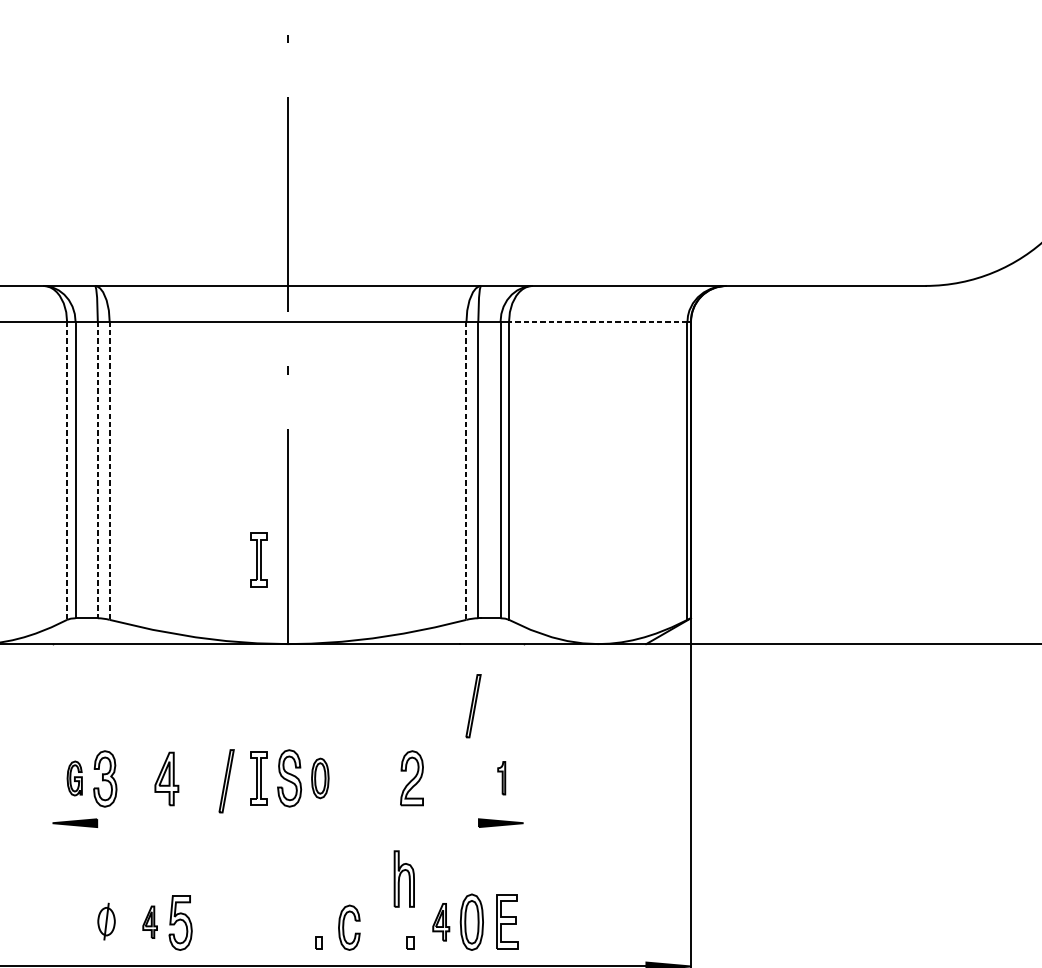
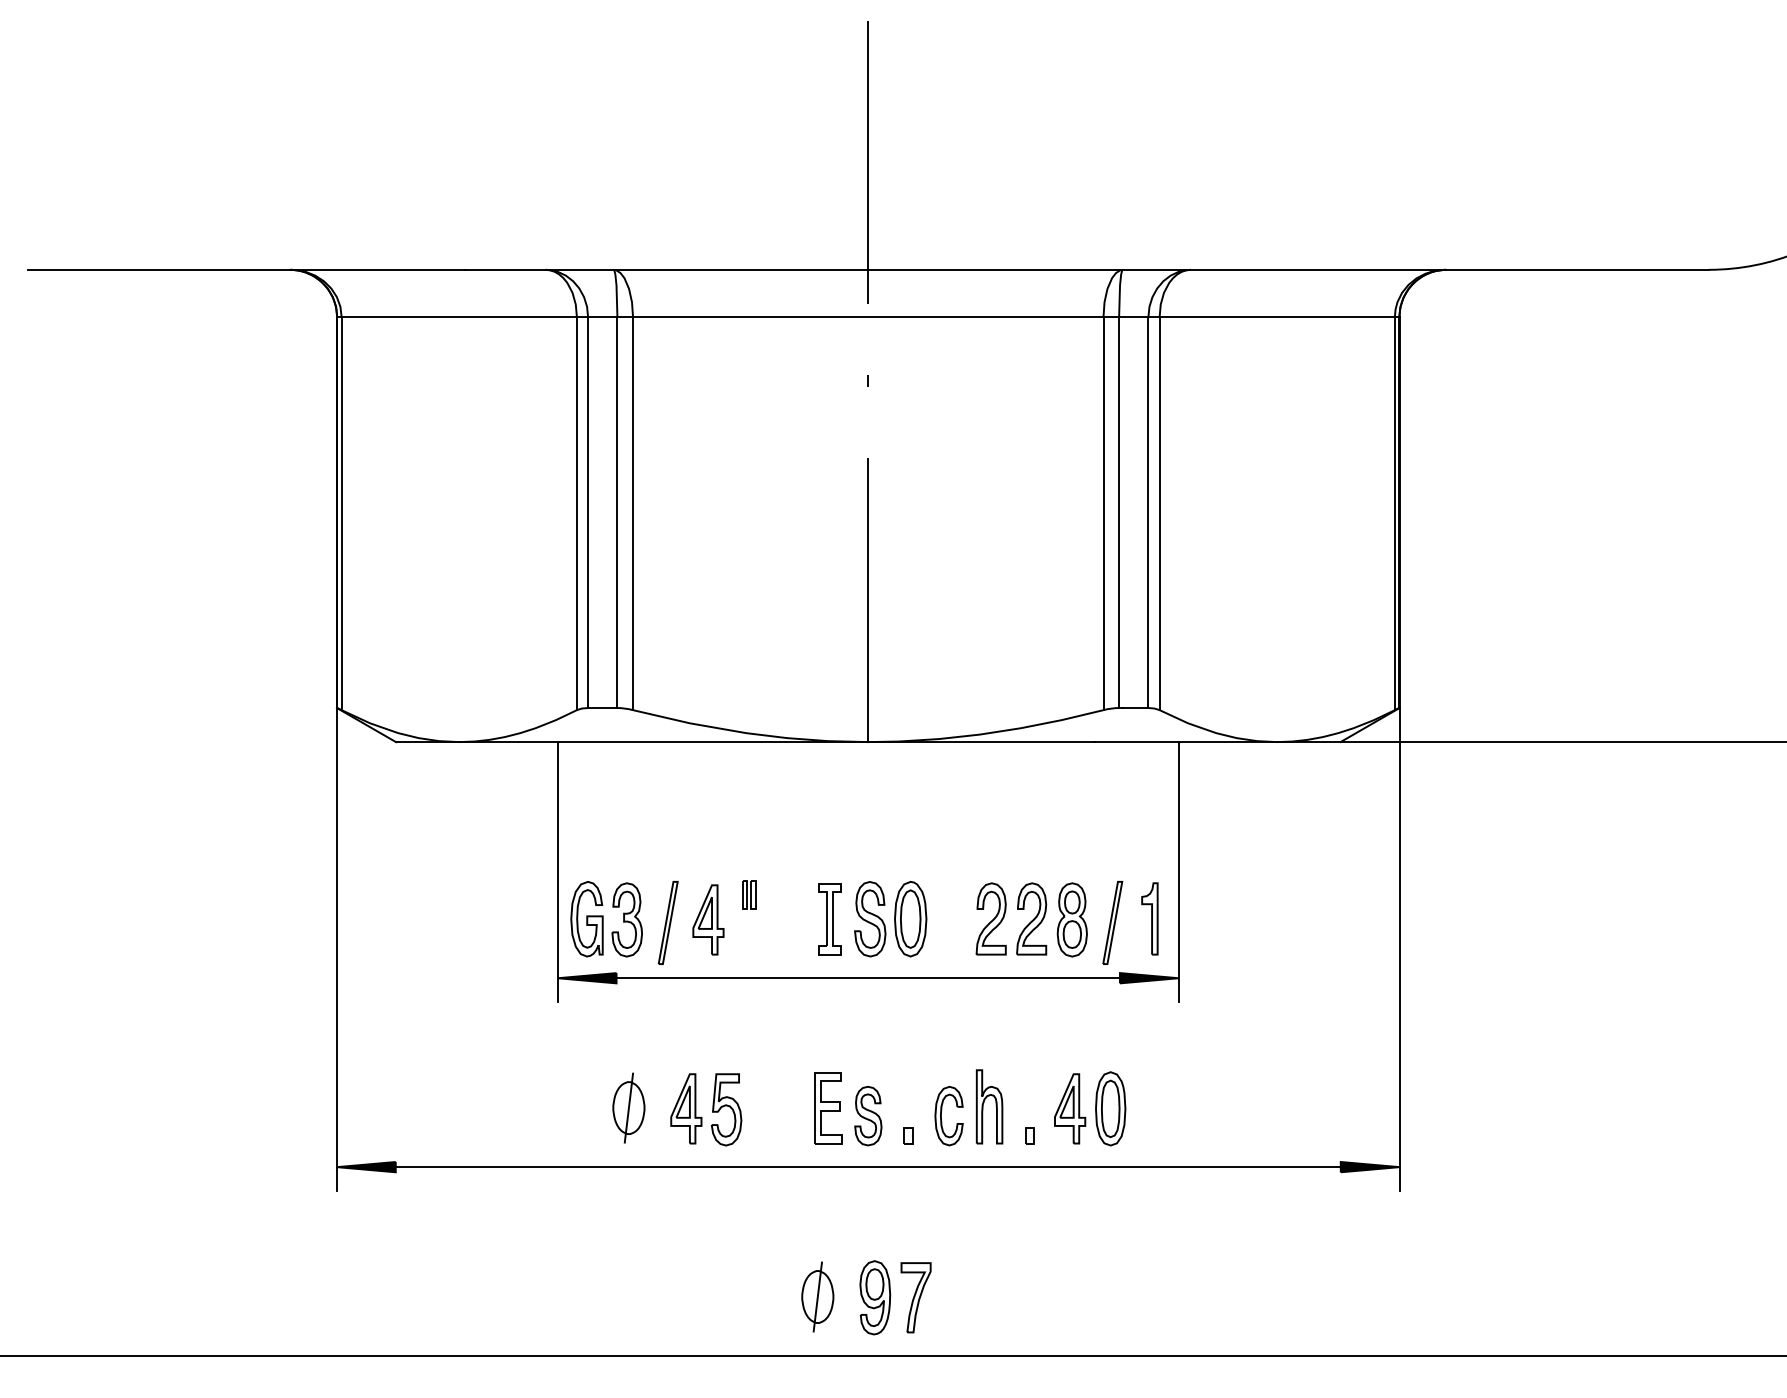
line: (598, 322) -> (1277, 317), dashed -> solid
line: (66, 470) -> (576, 513), dashed -> solid
line: (97, 470) -> (617, 513), dashed -> solid
line: (110, 470) -> (633, 513), dashed -> solid
line: (466, 470) -> (1103, 513), dashed -> solid
part: (258, 560) -> (829, 631), removed
part: (473, 705) -> (1112, 922), moved
line: (52, 742) -> (557, 871), added
line: (523, 742) -> (1178, 871), added
part: (198, 759) -> (749, 894), added
part: (380, 777) -> (990, 918), added
part: (501, 777) -> (1149, 918), size x1.67
part: (74, 778) -> (586, 919), size x1.67
part: (320, 778) -> (910, 919), size x1.43
part: (442, 778) -> (1071, 919), added
part: (226, 780) -> (667, 922), moved
line: (287, 823) -> (867, 978), added
part: (404, 878) -> (989, 1106), moved
part: (106, 921) -> (628, 1107), size x1.43
part: (150, 921) -> (686, 1108), size x1.67
part: (441, 921) -> (1070, 1108), size x1.43
part: (507, 921) -> (828, 1108), moved
part: (288, 928) -> (868, 1116), added

